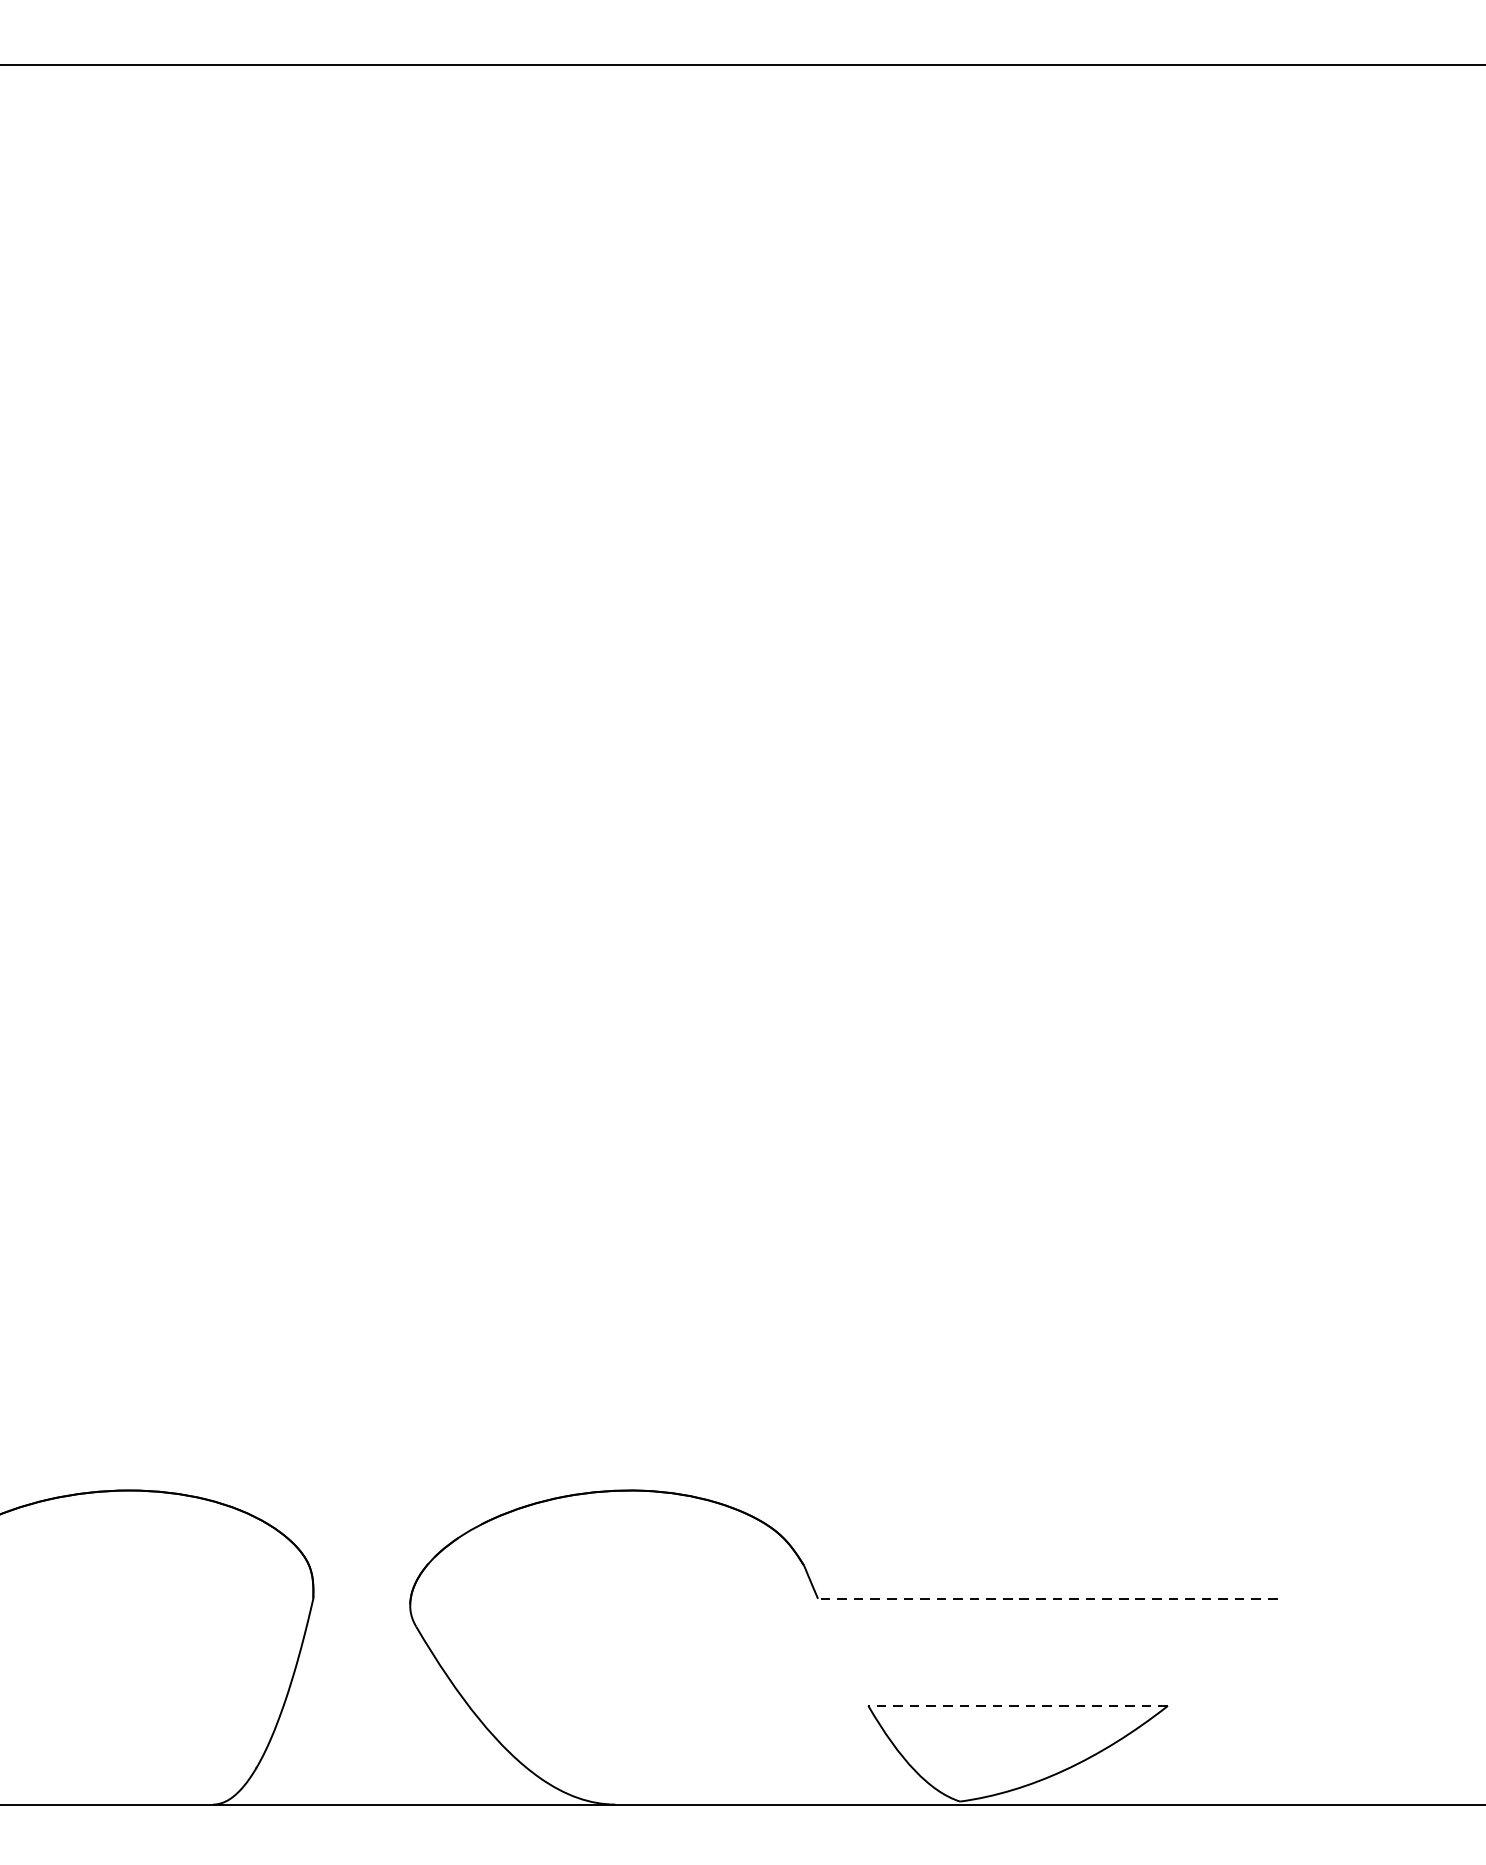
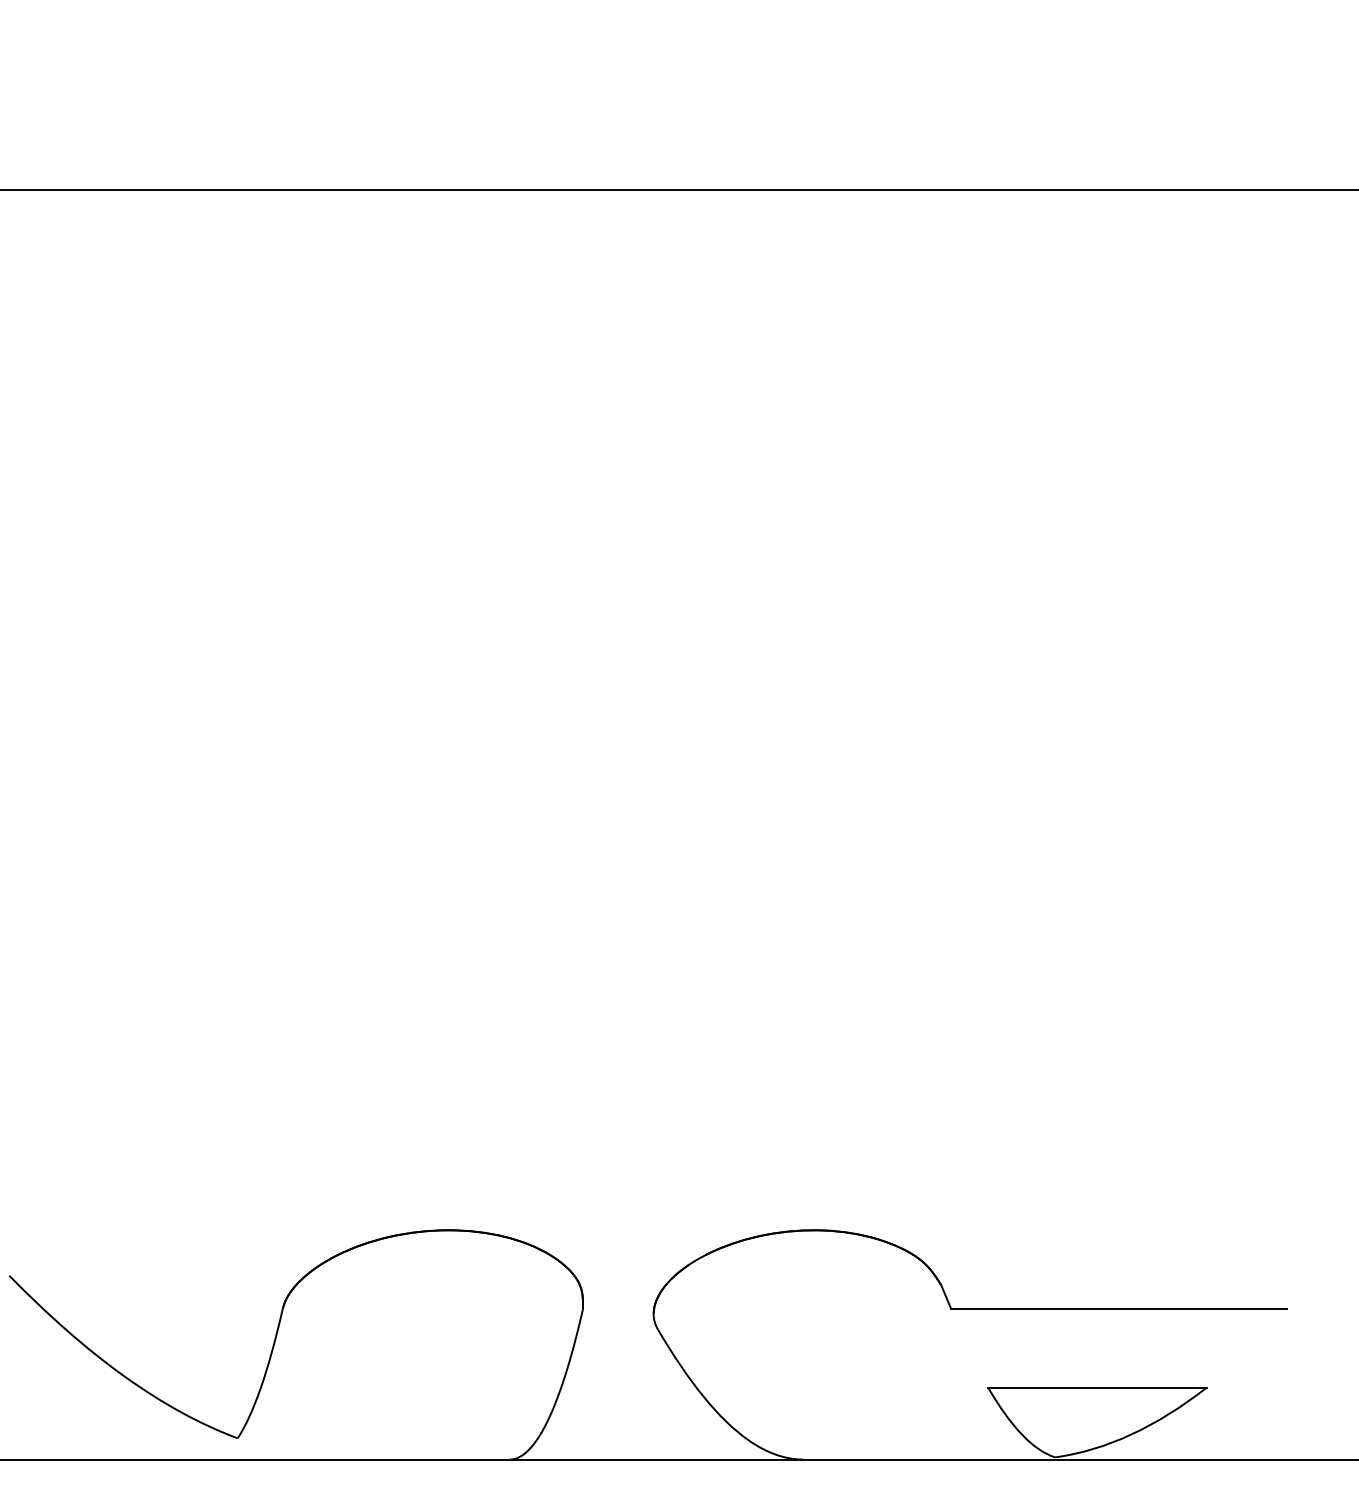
line: (1048, 1599) -> (1119, 1309), dashed -> solid
line: (1016, 1705) -> (1096, 1387), dashed -> solid

